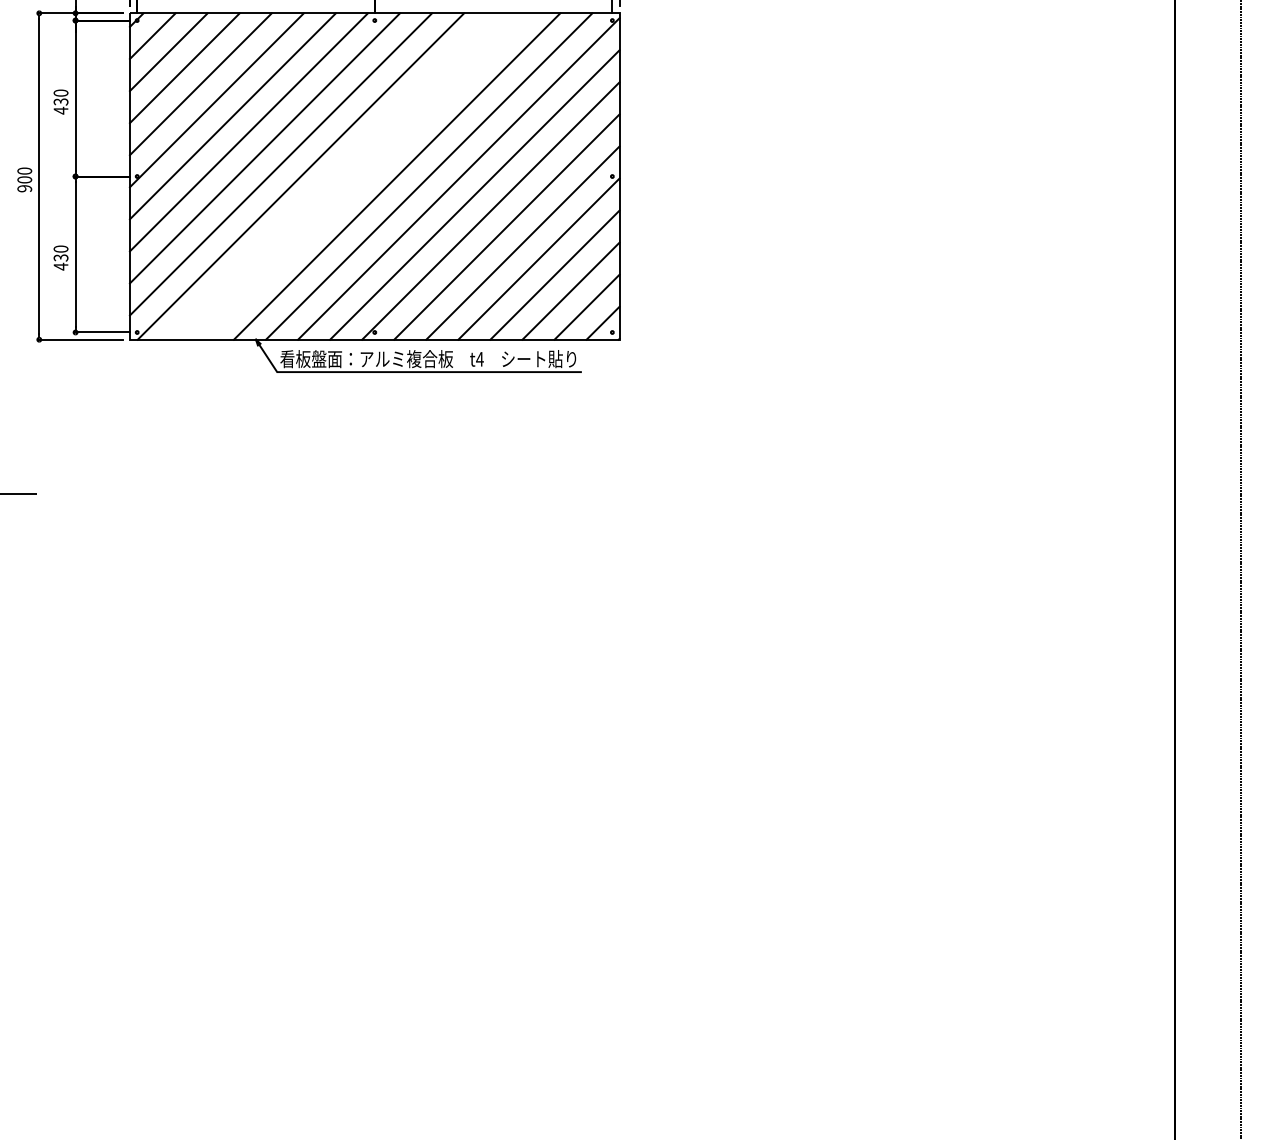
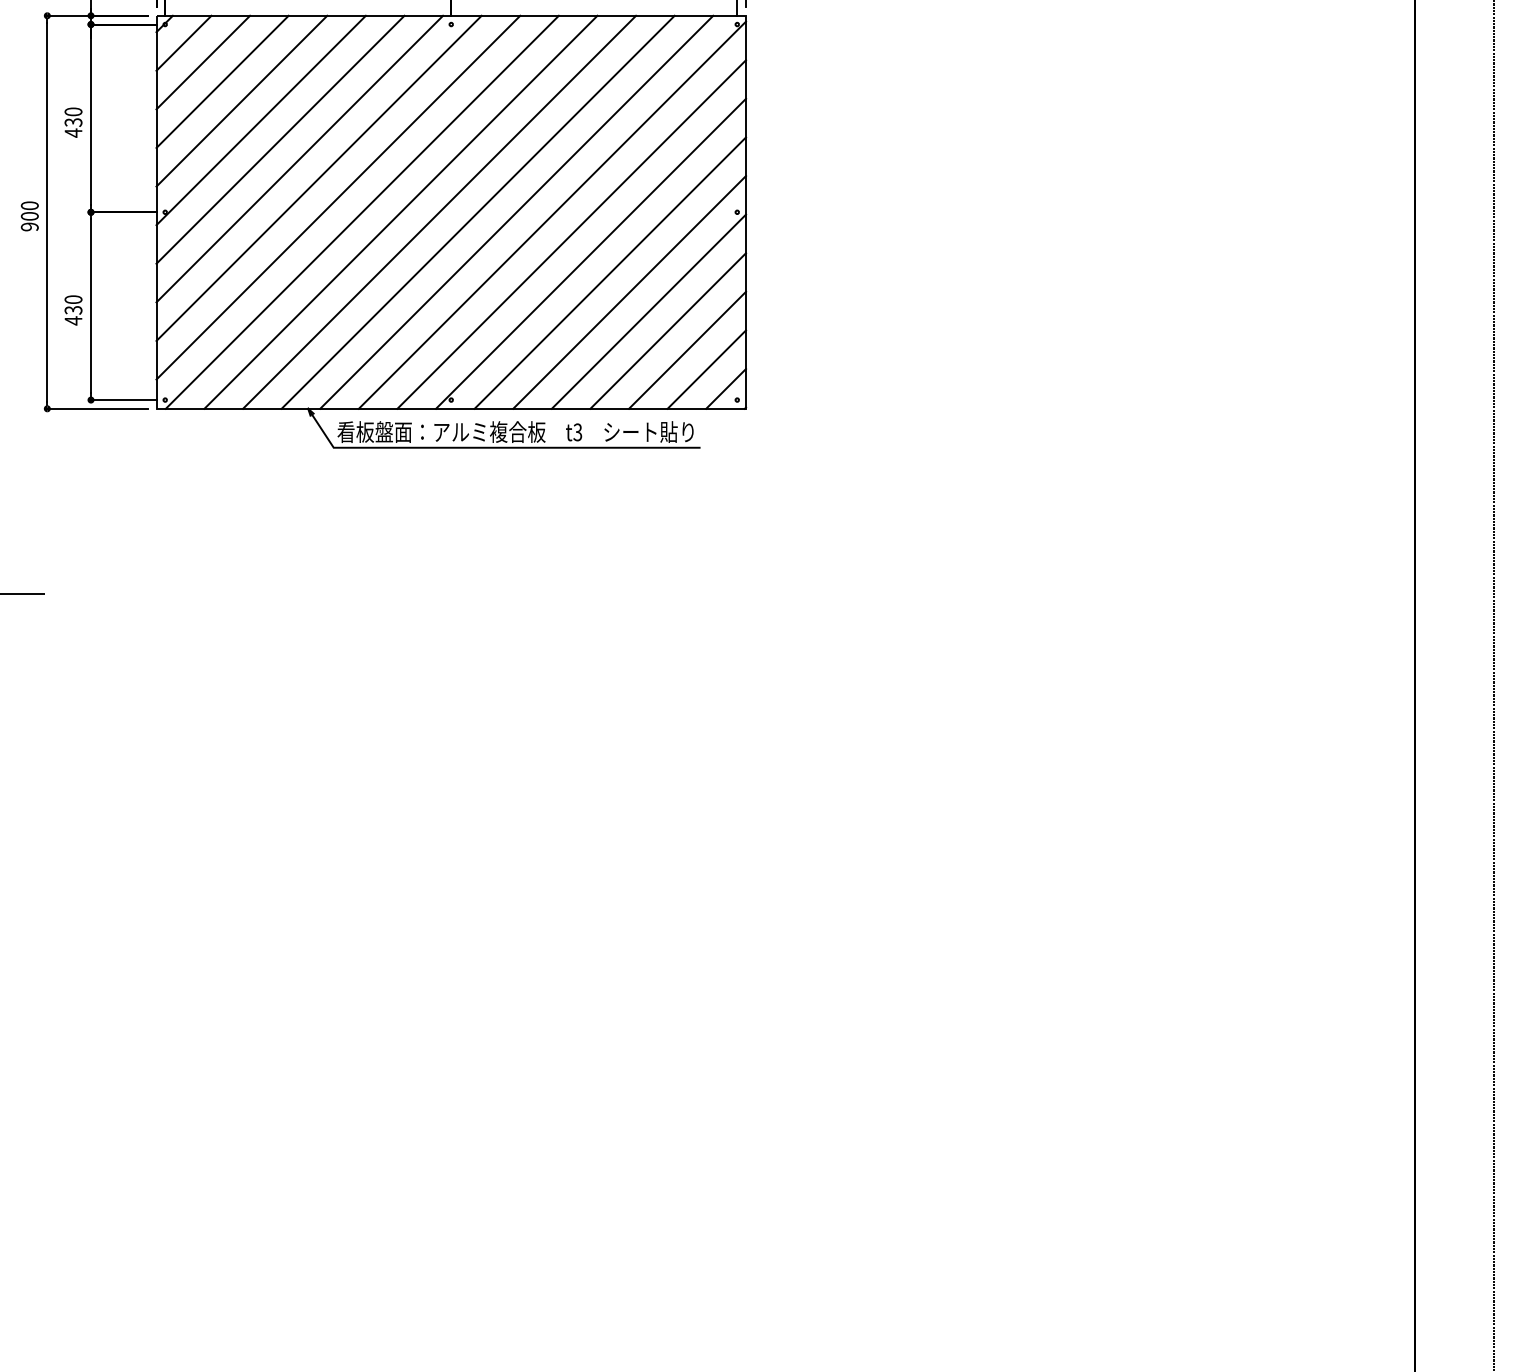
line: (332, 176) -> (400, 212), added
line: (364, 176) -> (438, 212), added
text: (479, 358) -> (577, 431), t4 -> t3

